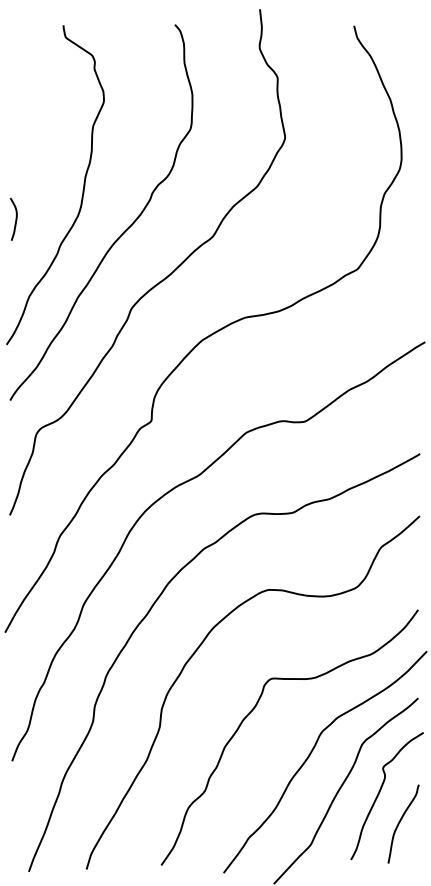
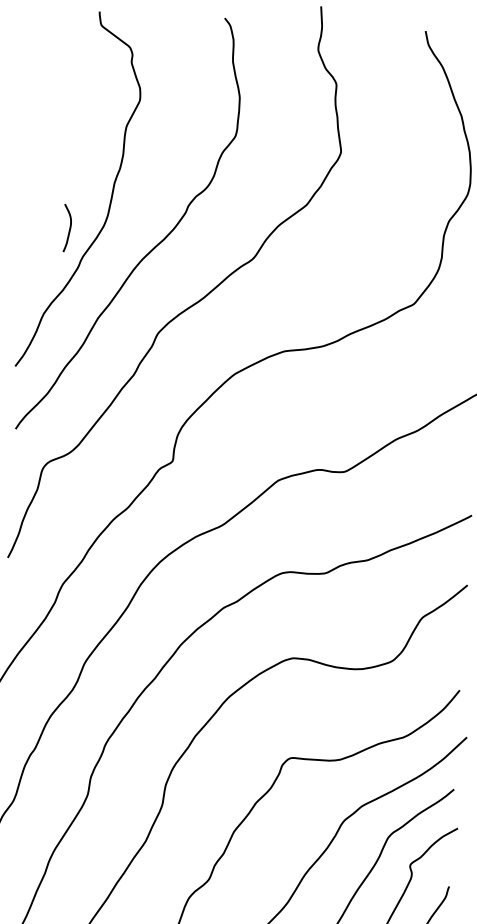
curve: (15, 218) -> (69, 227), moved

